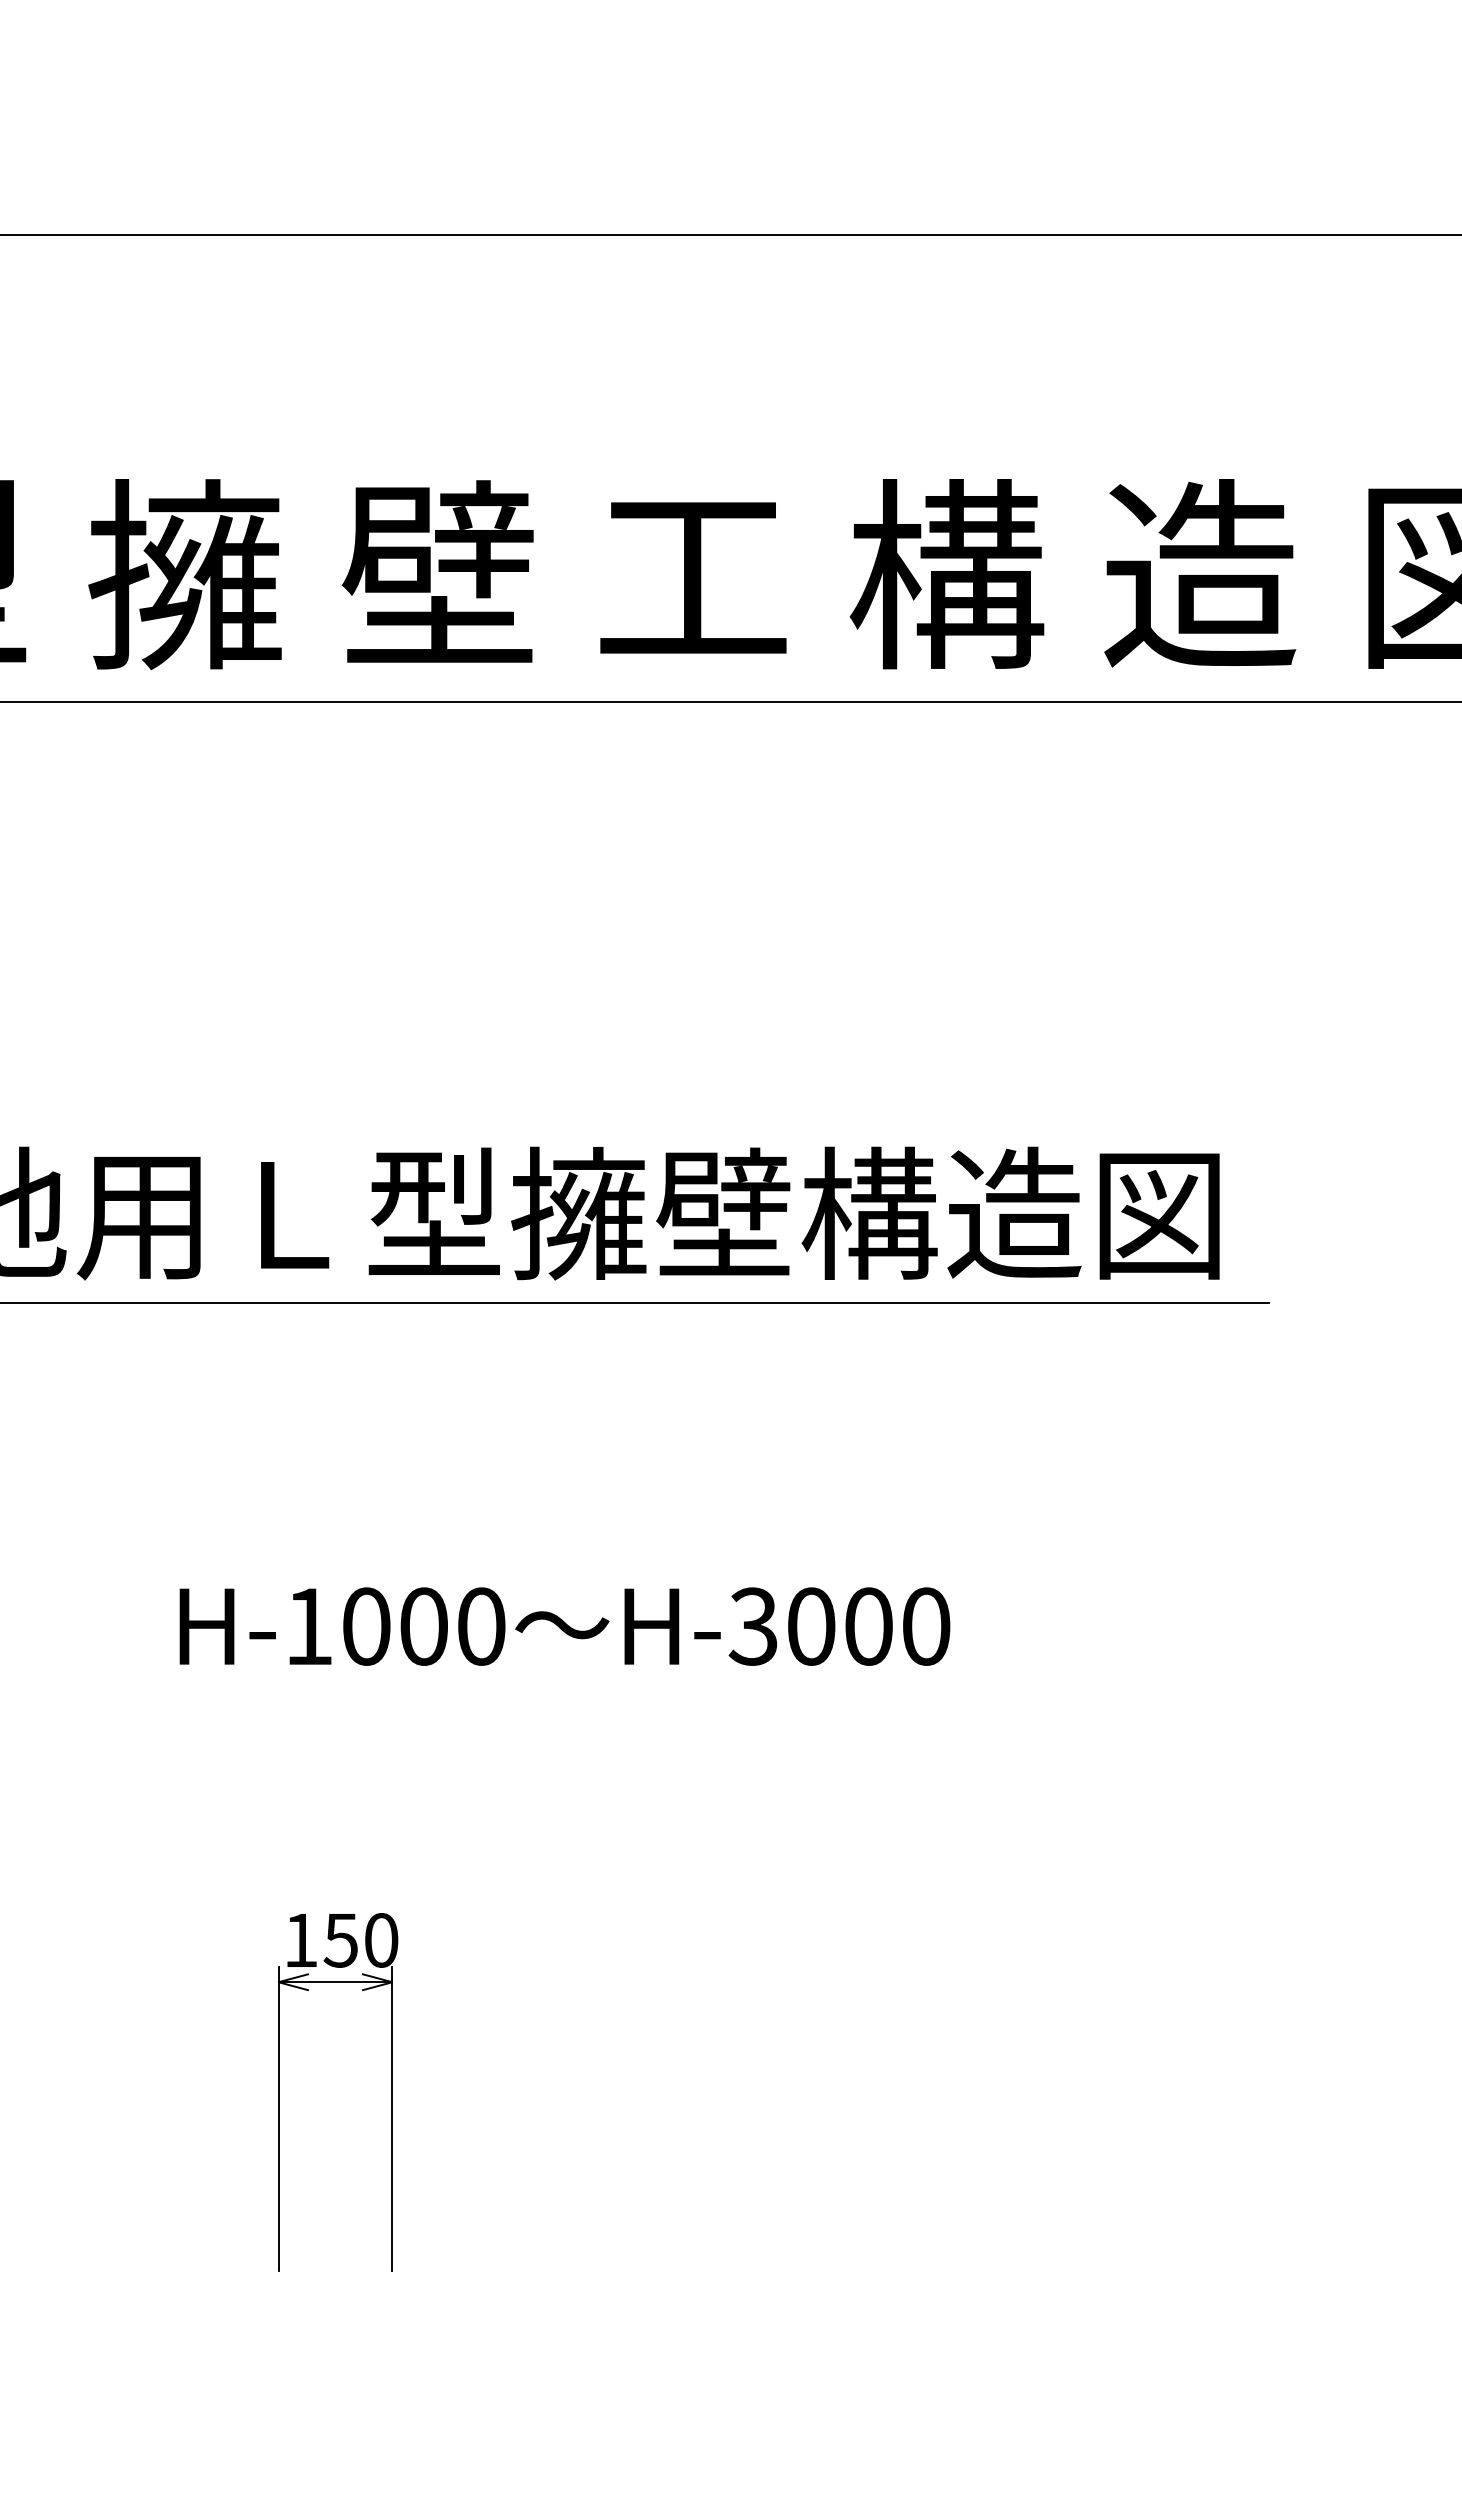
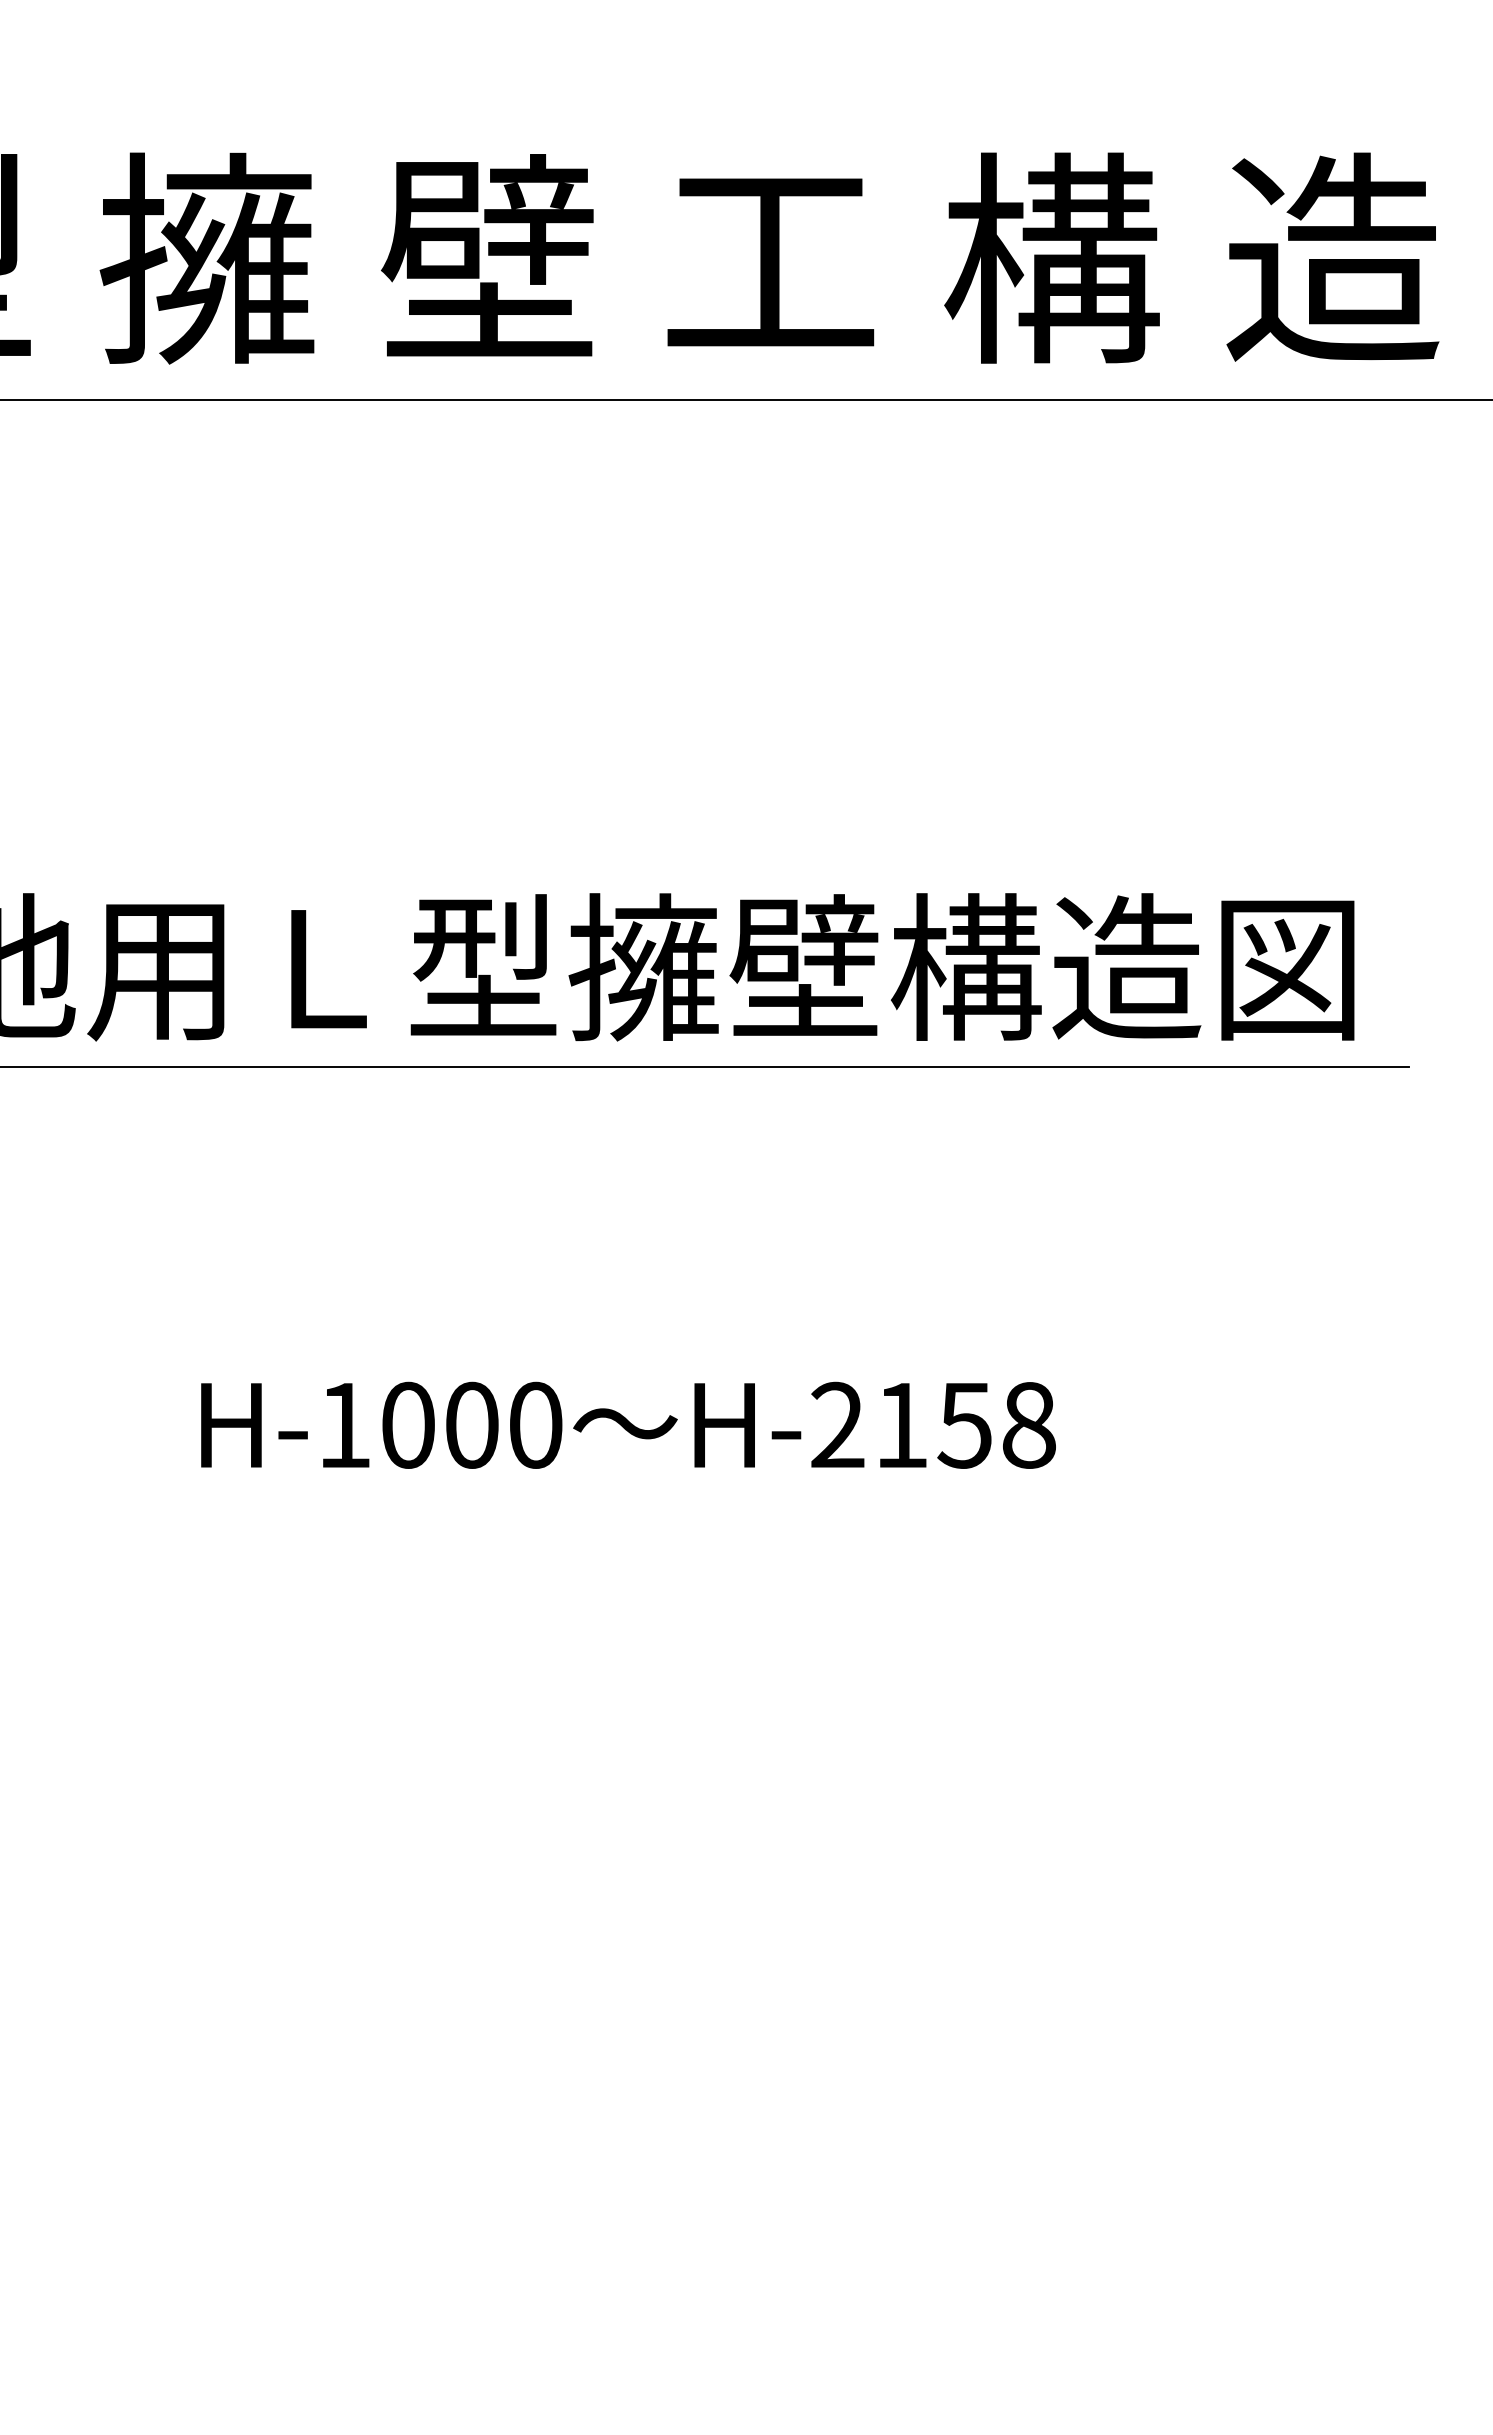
text: (839, 1626) -> (932, 1425), H-3000 -> H-2158
part: (391, 2092) -> (436, 1942), removed

